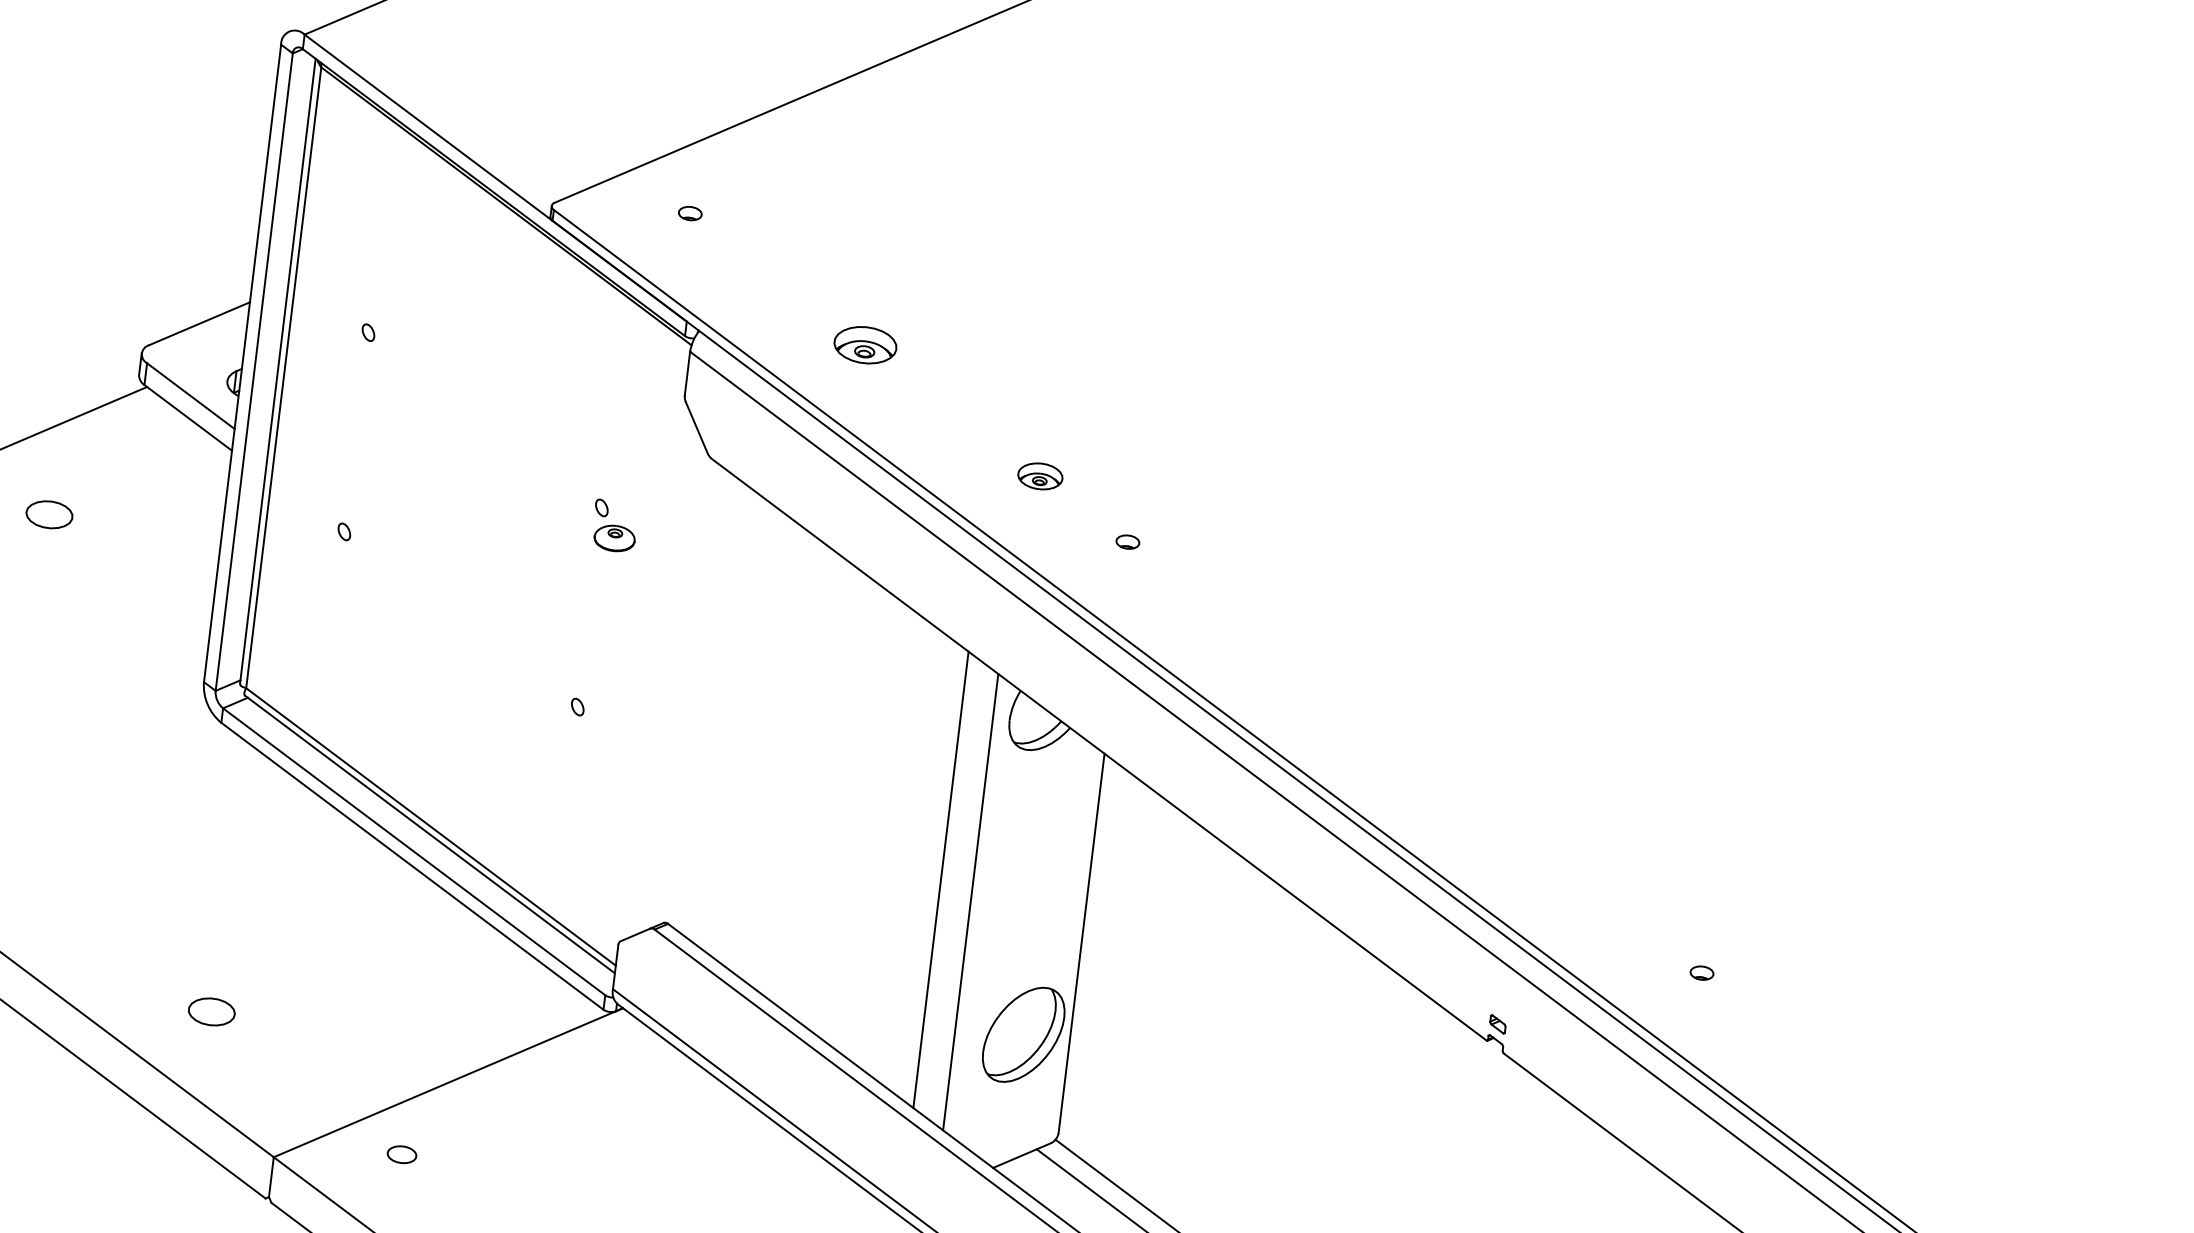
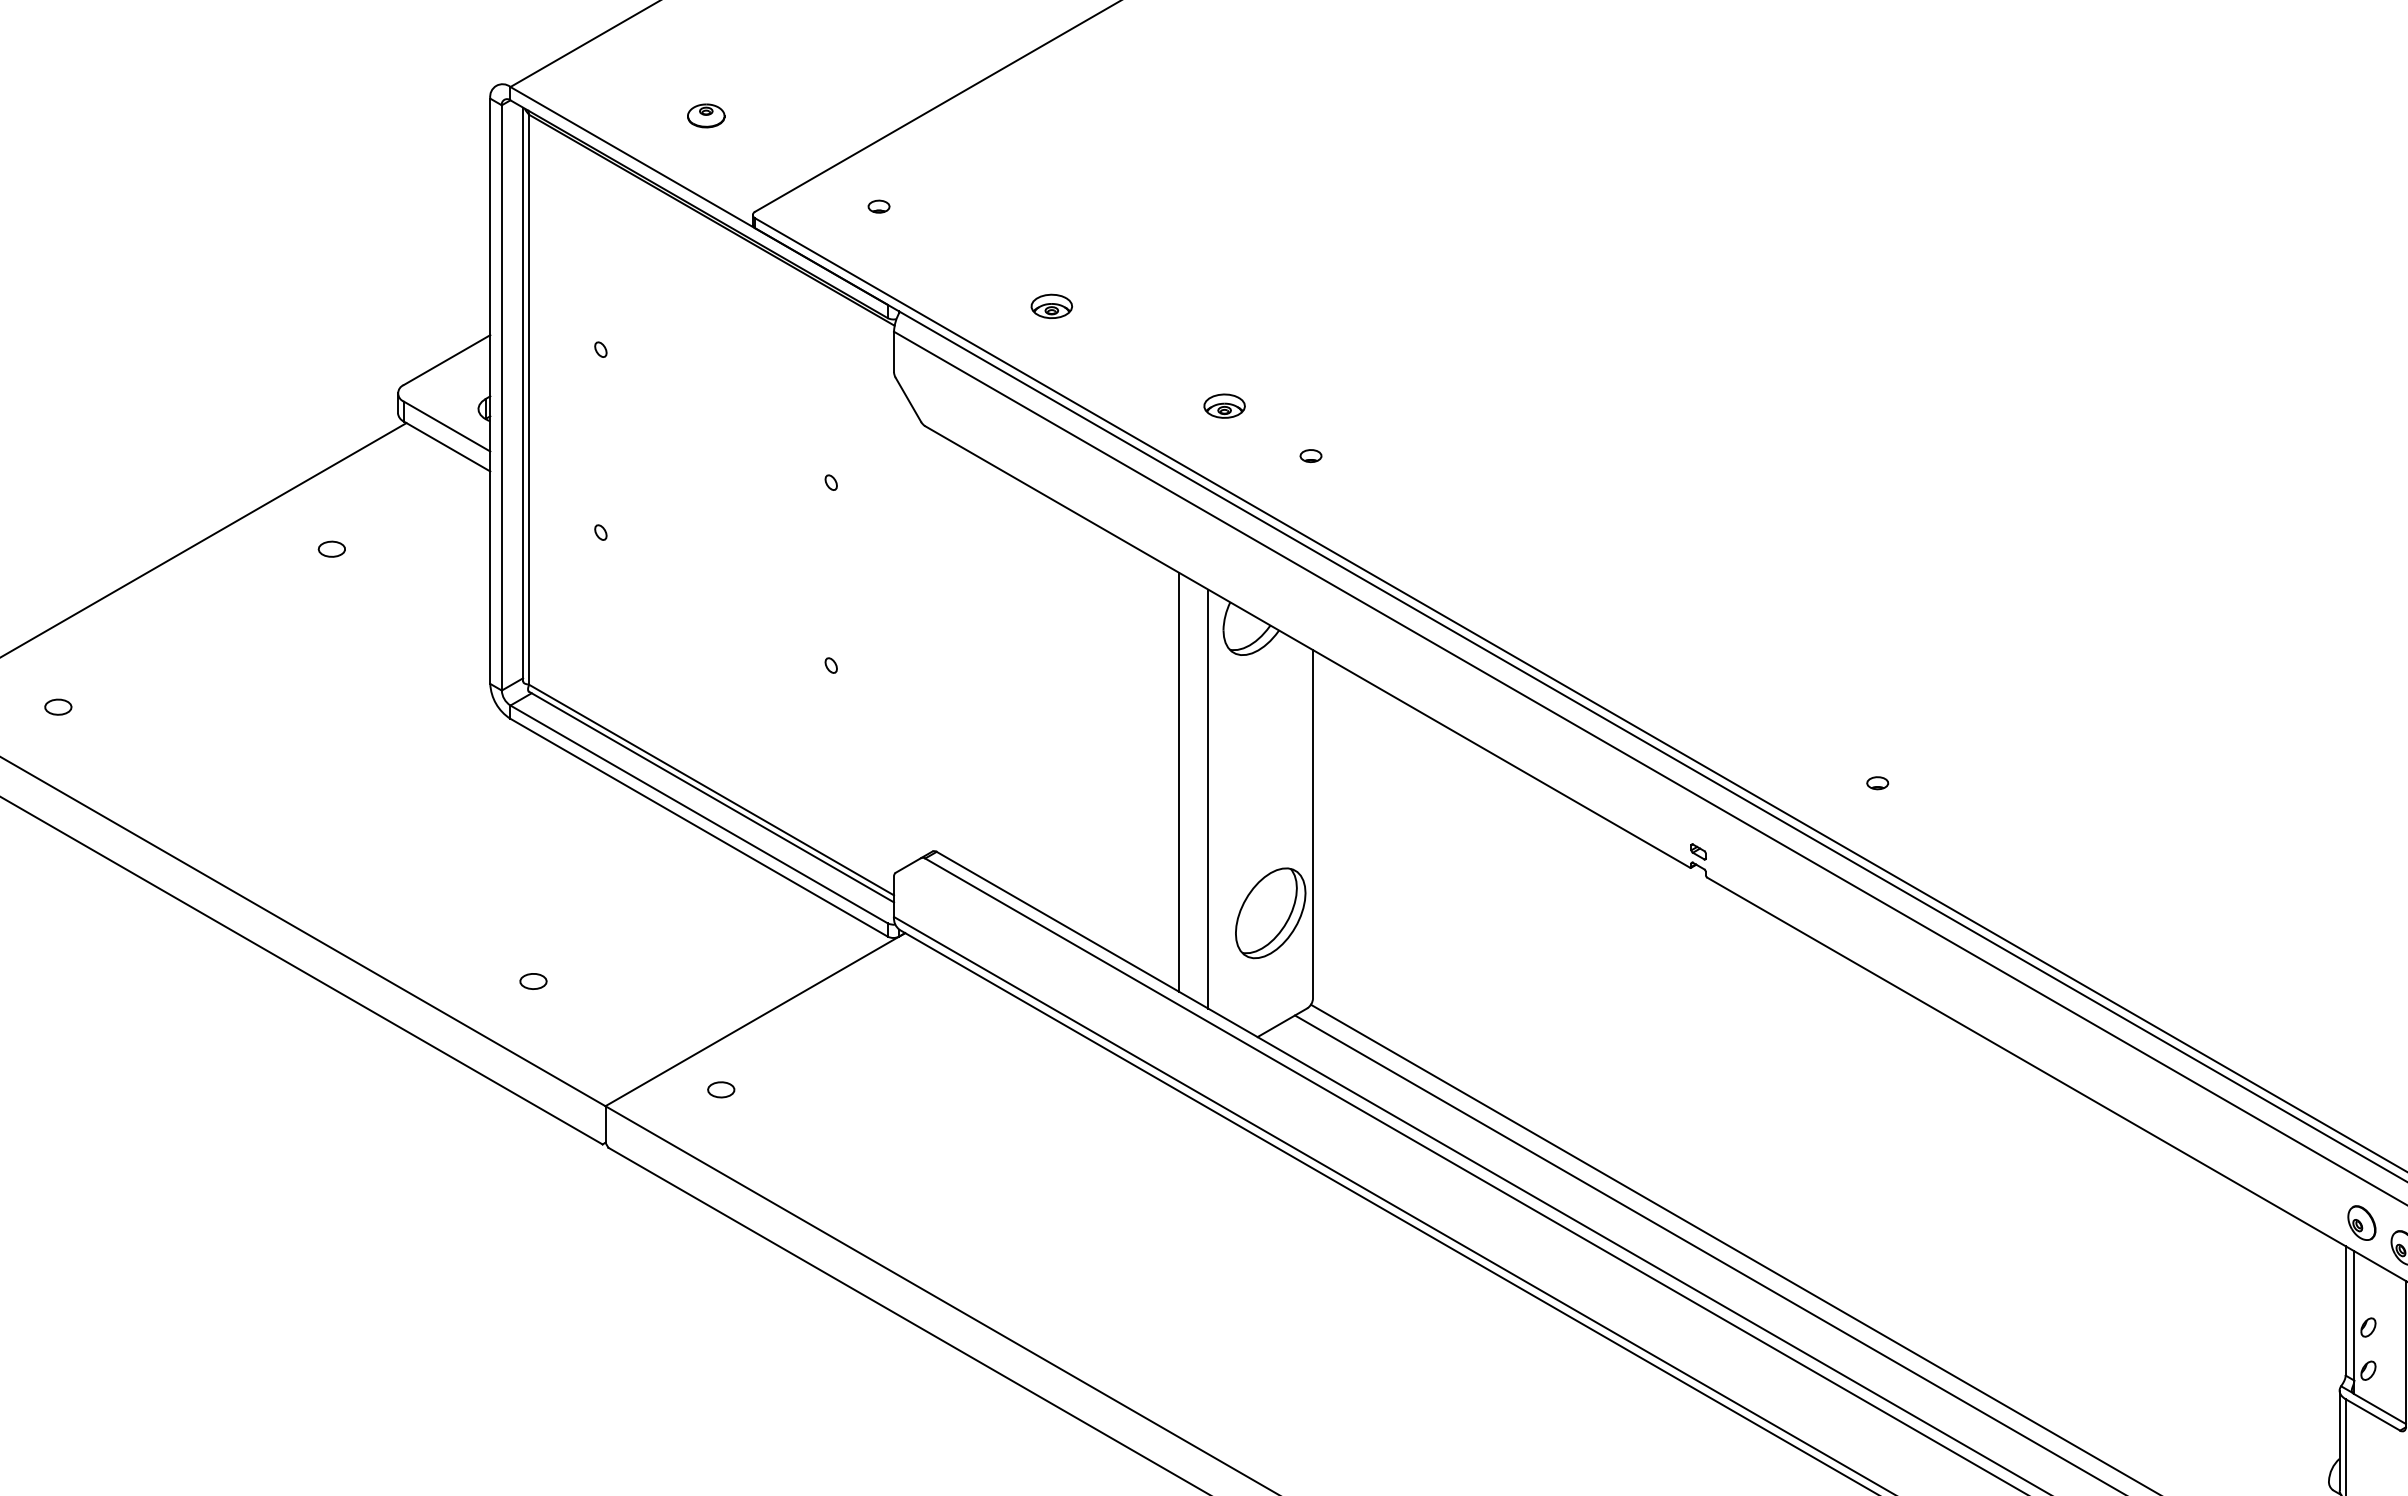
part: (865, 343) -> (1051, 305), size x0.71
part: (48, 513) -> (331, 548), size x0.62
part: (615, 538) -> (706, 115), moved
part: (211, 1011) -> (533, 981), size x0.62

